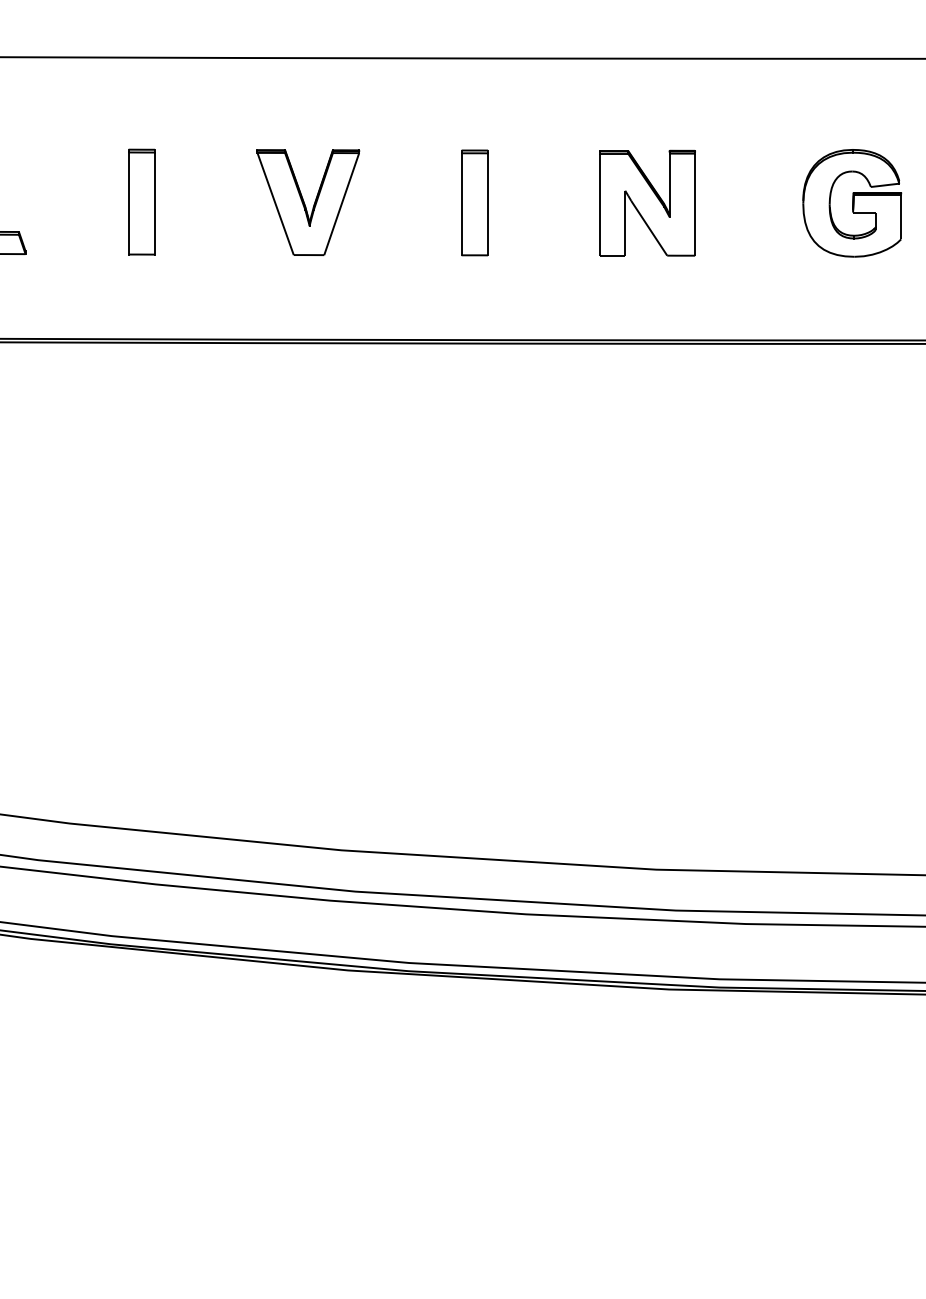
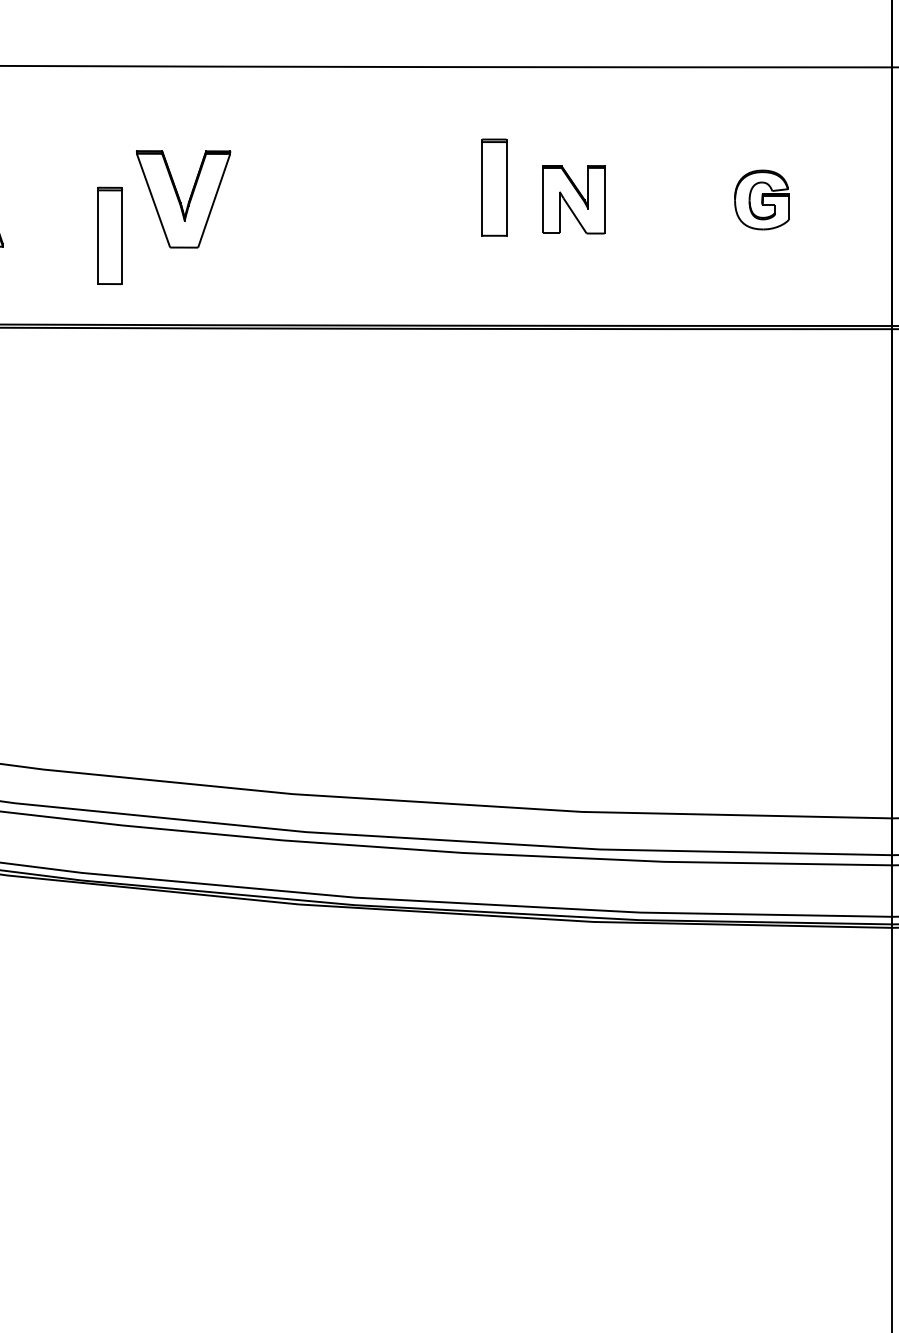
part: (141, 201) -> (109, 235), moved
part: (308, 202) -> (183, 199), moved
part: (474, 202) -> (494, 187), moved
part: (646, 202) -> (573, 199), size x0.7
part: (851, 202) -> (761, 199), size x0.6

